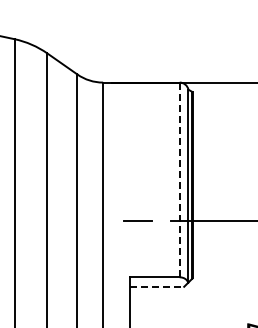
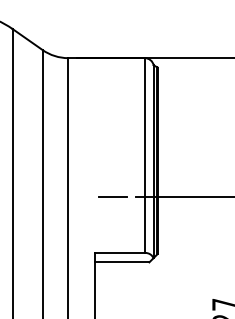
line: (179, 179) -> (144, 155), dashed -> solid
line: (137, 220) -> (112, 196), moved
line: (157, 286) -> (122, 262), dashed -> solid

